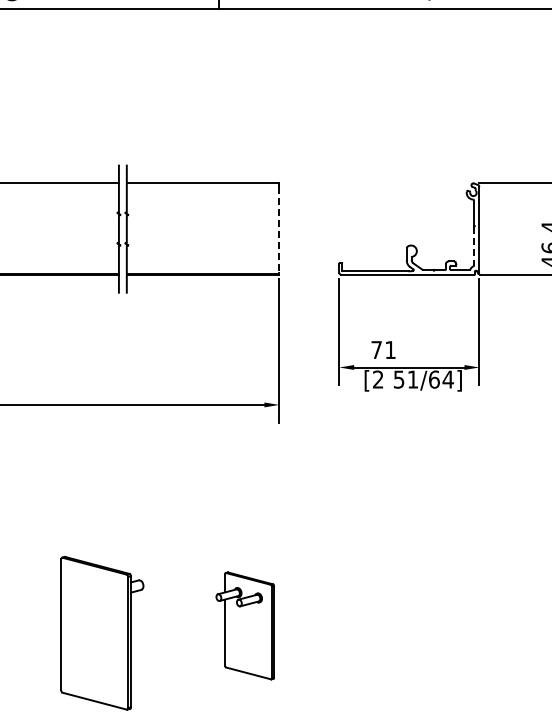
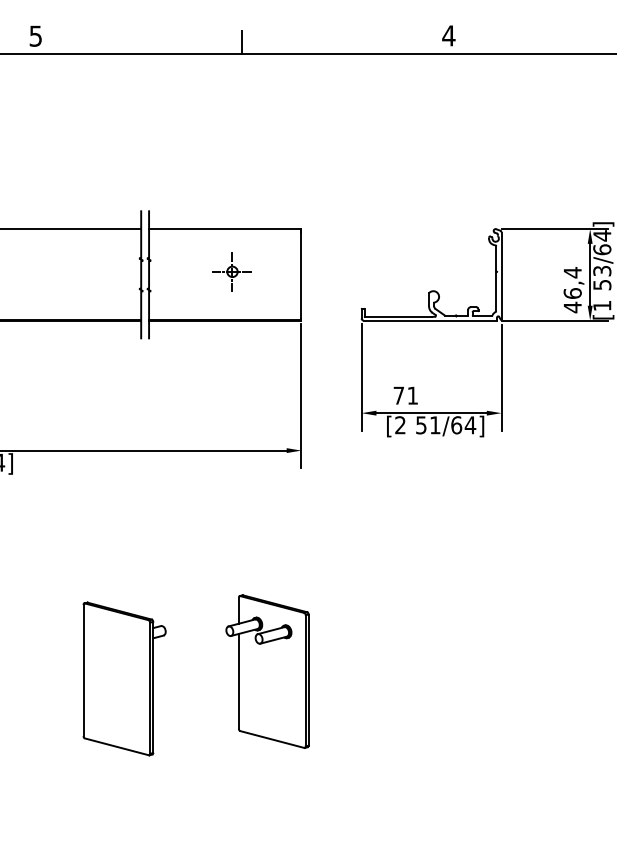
part: (209, 225) -> (231, 271), added
line: (279, 230) -> (301, 276), dashed -> solid
line: (474, 246) -> (496, 292), dashed -> solid
part: (245, 625) -> (267, 671), size x1.43

